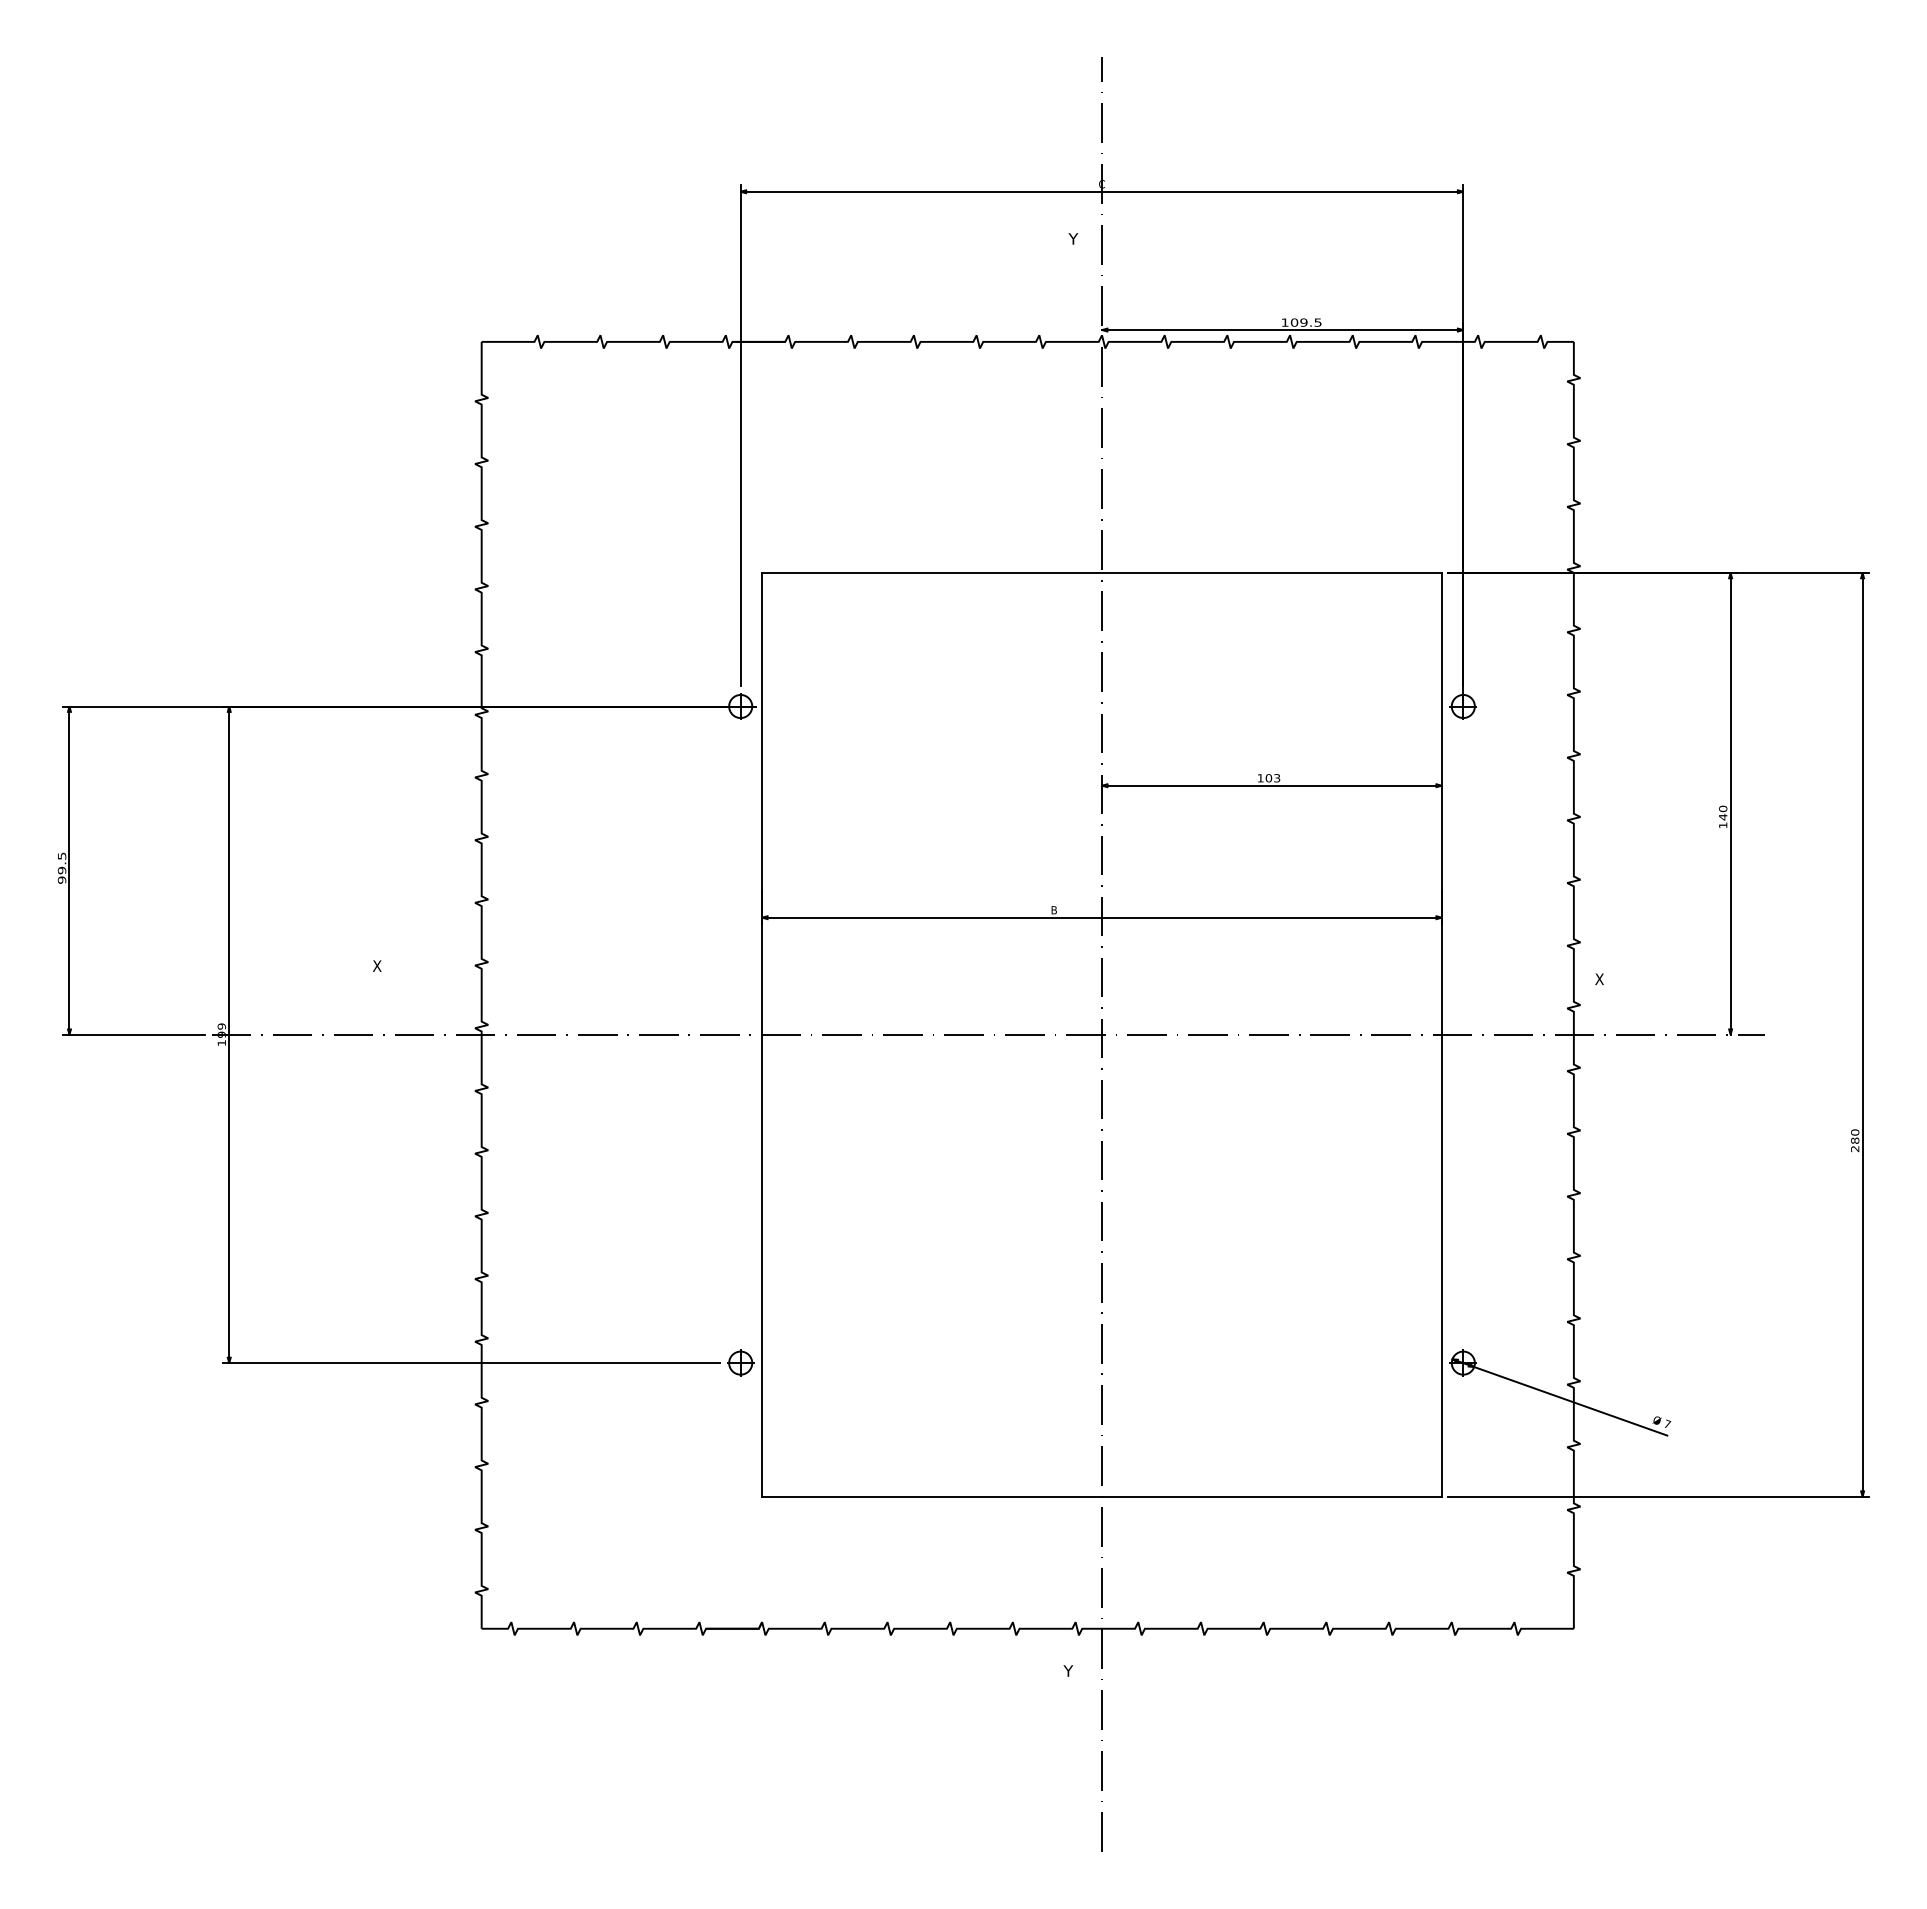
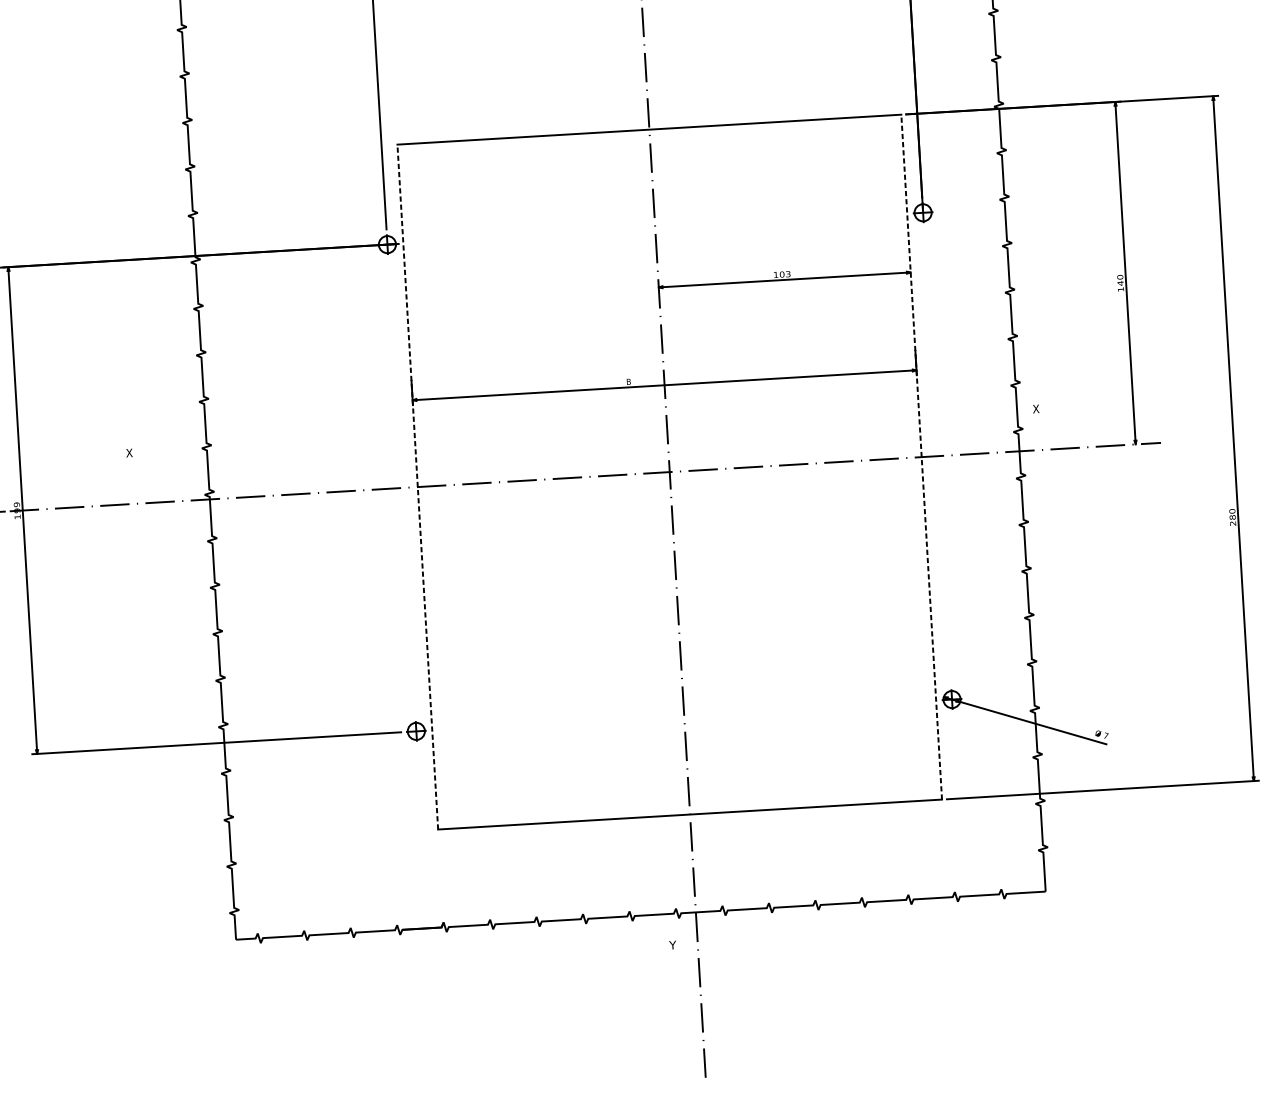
line: (762, 1034) -> (418, 486), solid -> dashed
line: (1441, 1034) -> (921, 456), solid -> dashed

